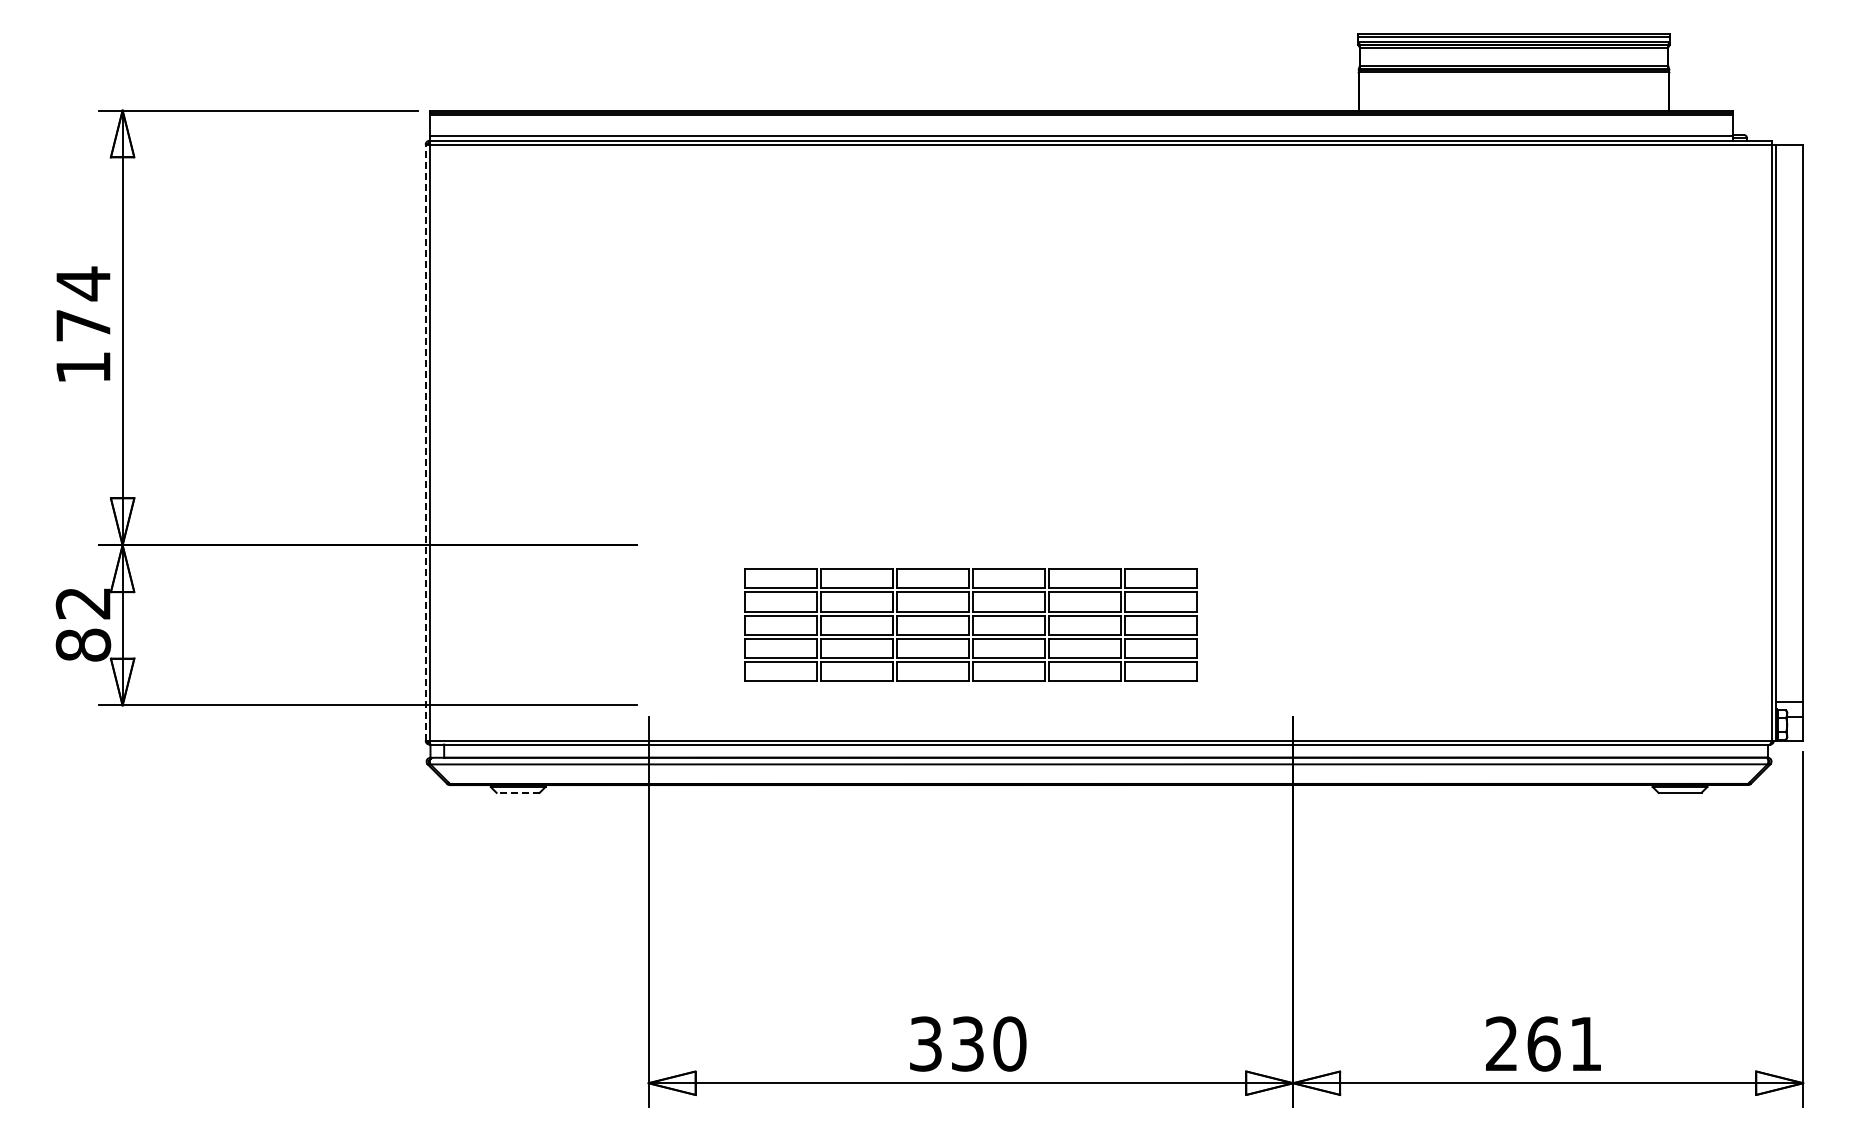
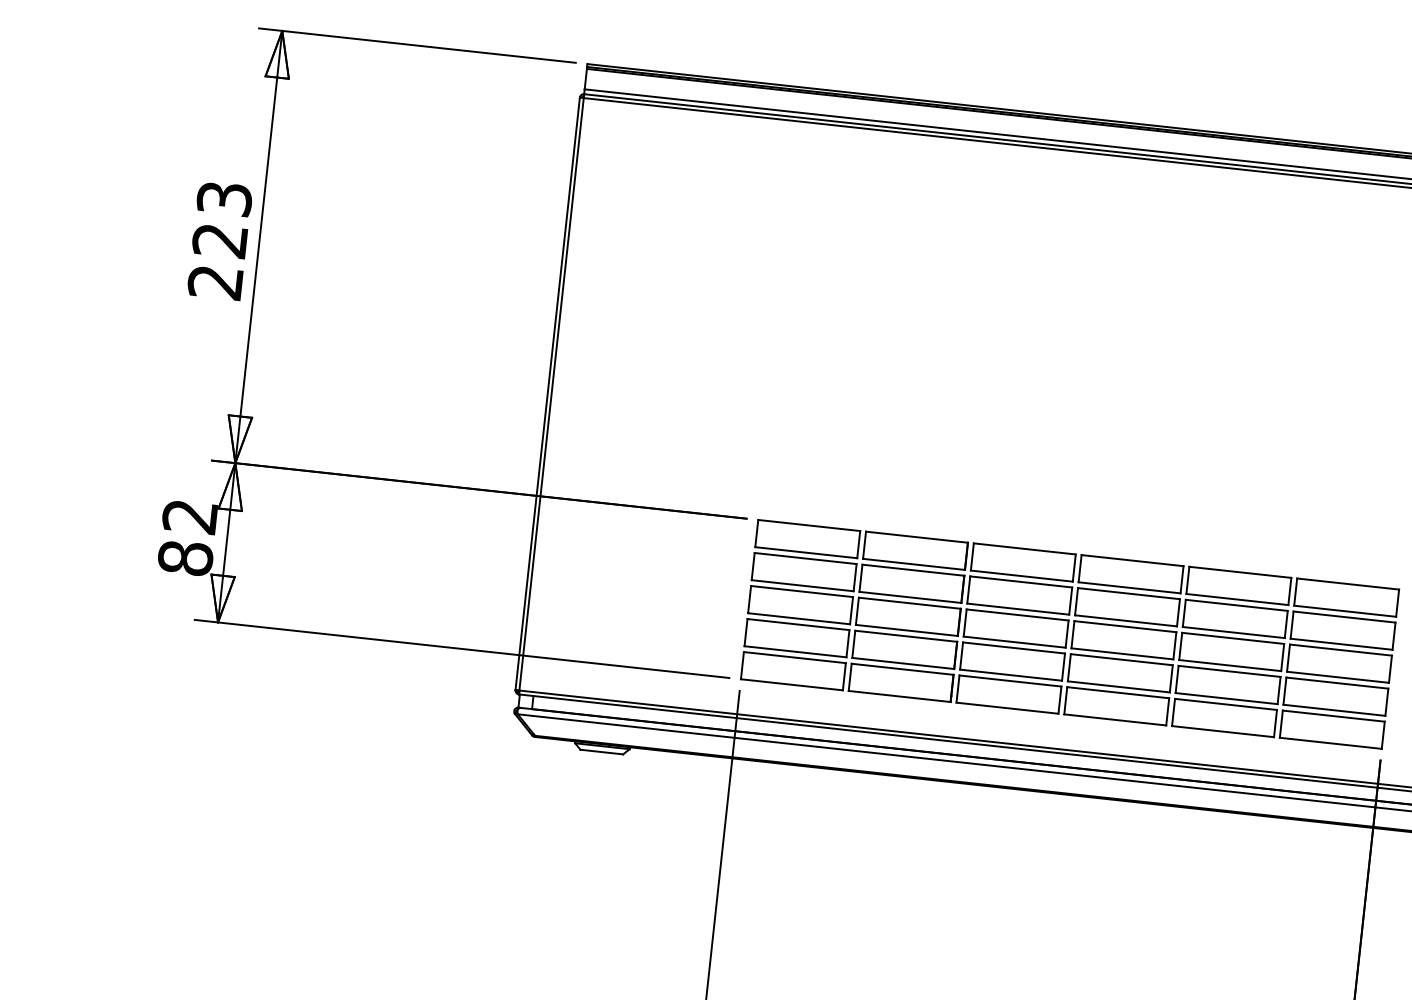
text: (83, 324) -> (220, 239), 174 -> 223
line: (425, 442) -> (547, 393), dashed -> solid
part: (970, 624) -> (1069, 633), size x1.43
line: (517, 792) -> (601, 751), dashed -> solid

